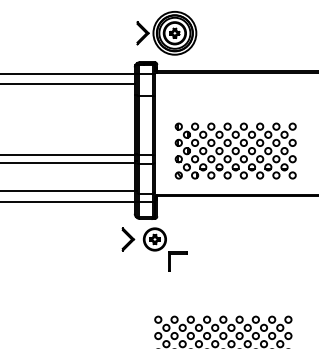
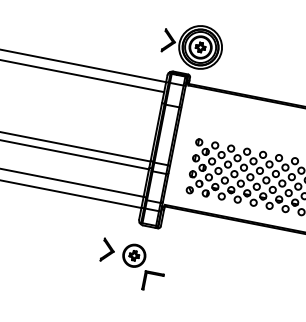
part: (166, 33) -> (192, 46), moved
part: (154, 249) -> (131, 265), moved

